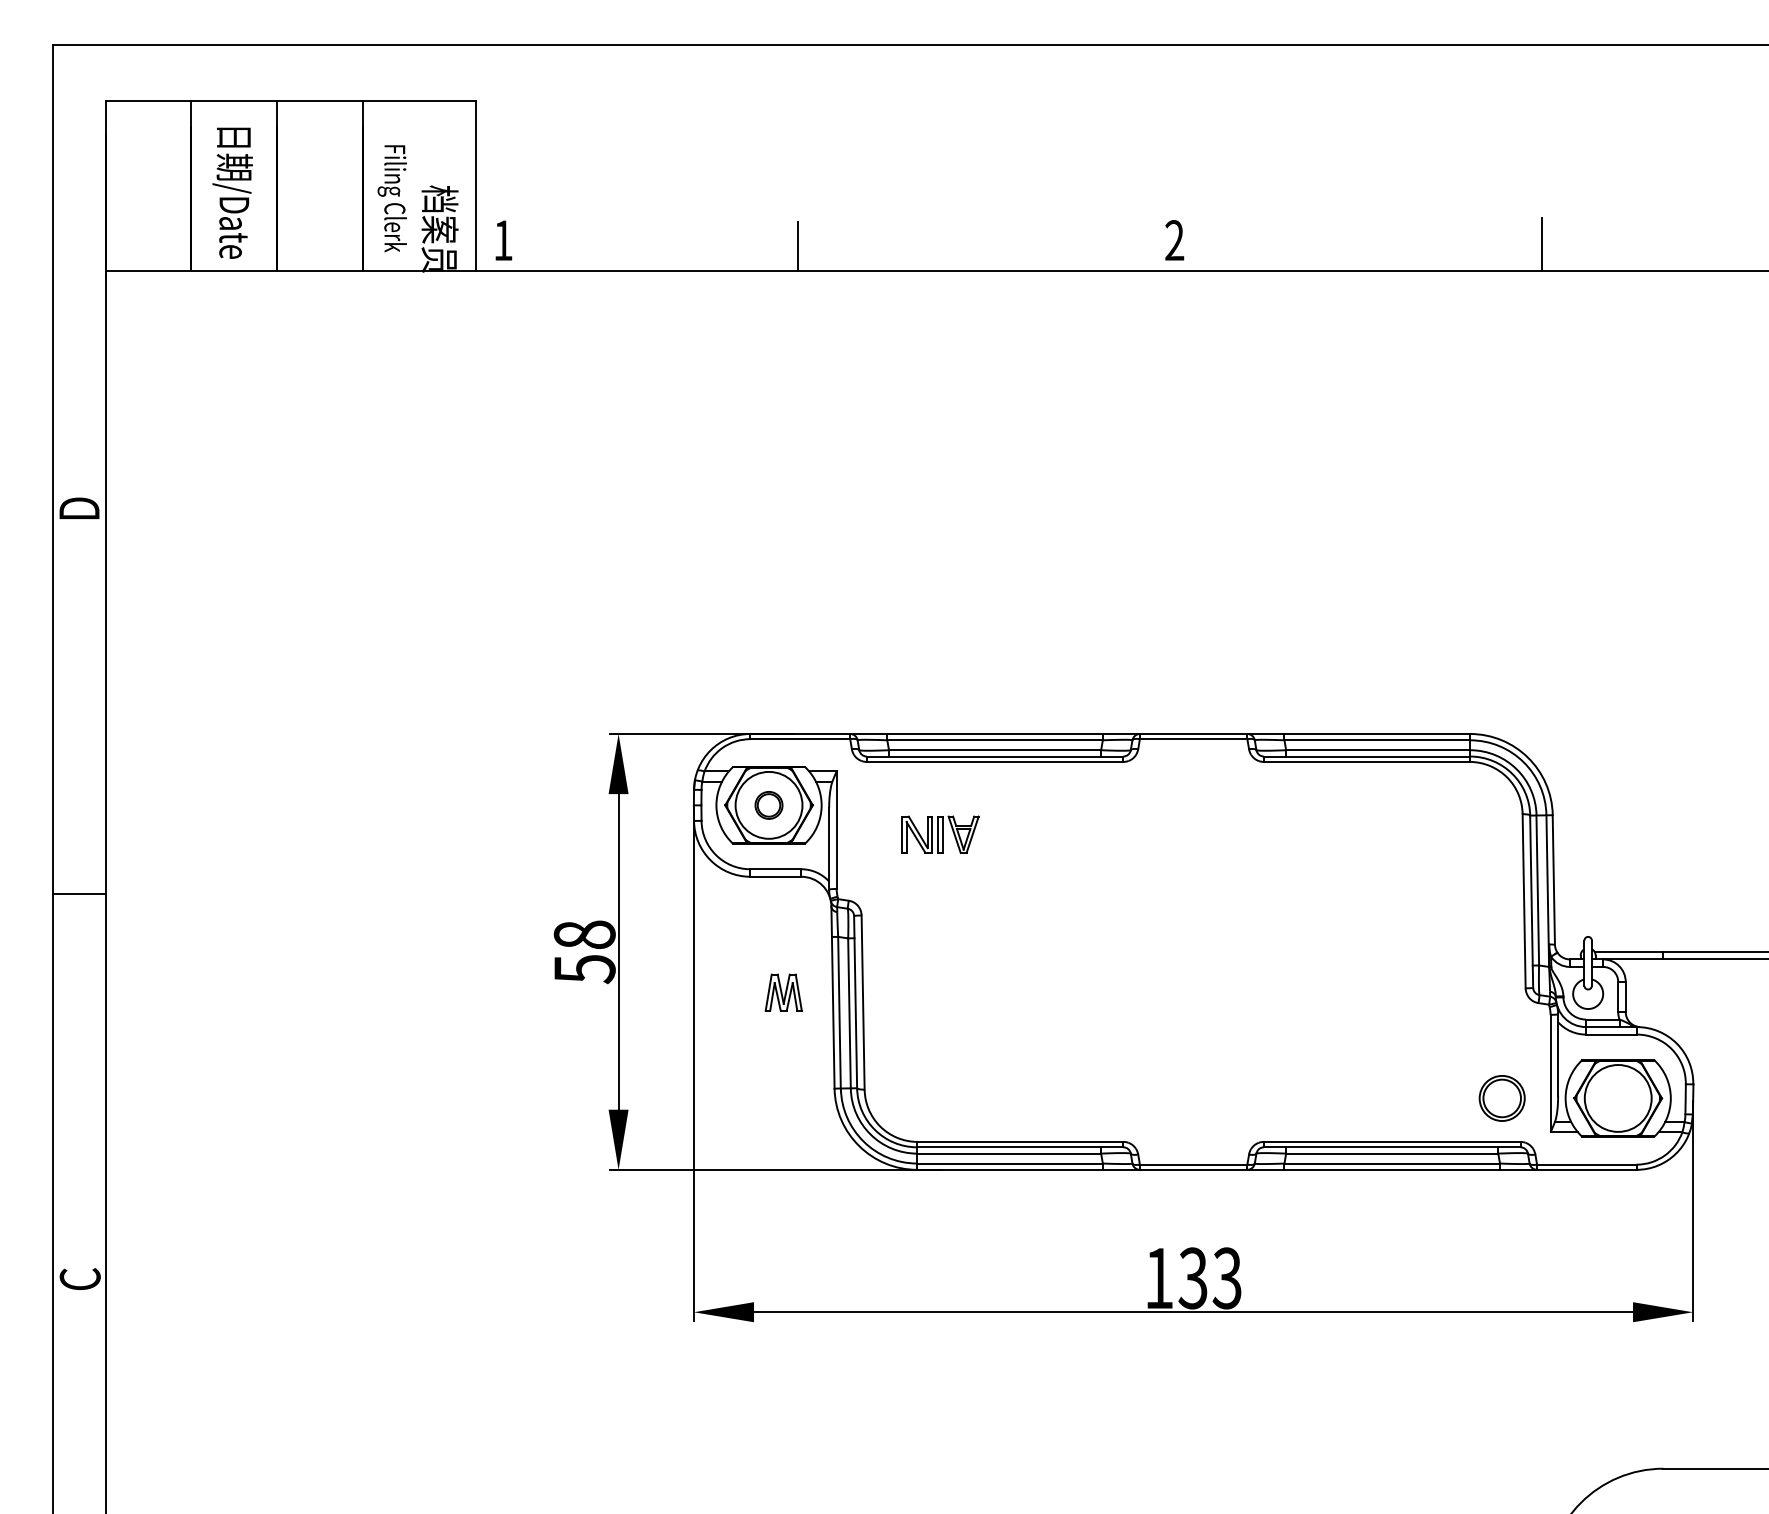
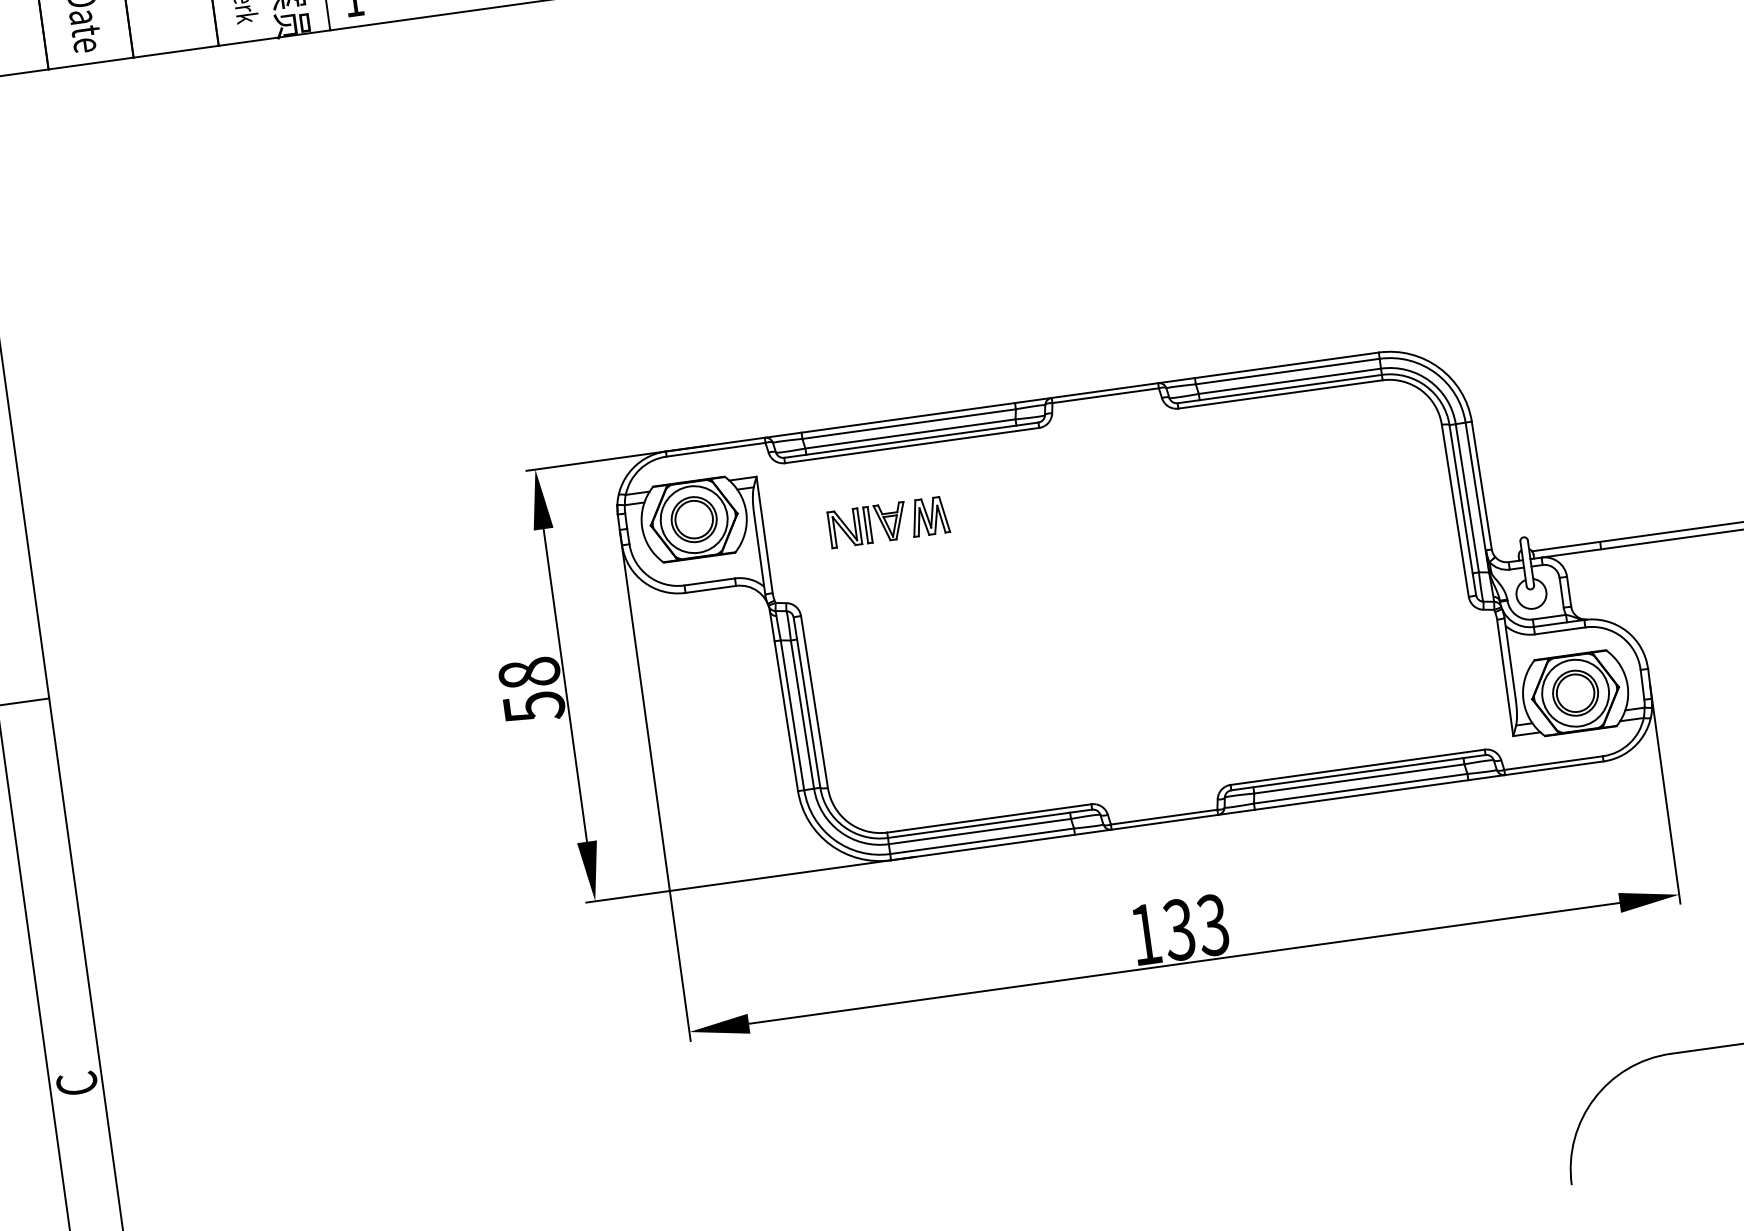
part: (768, 805) -> (693, 519), size x1.67
part: (783, 992) -> (929, 516), moved
part: (1501, 1098) -> (1574, 693), moved

